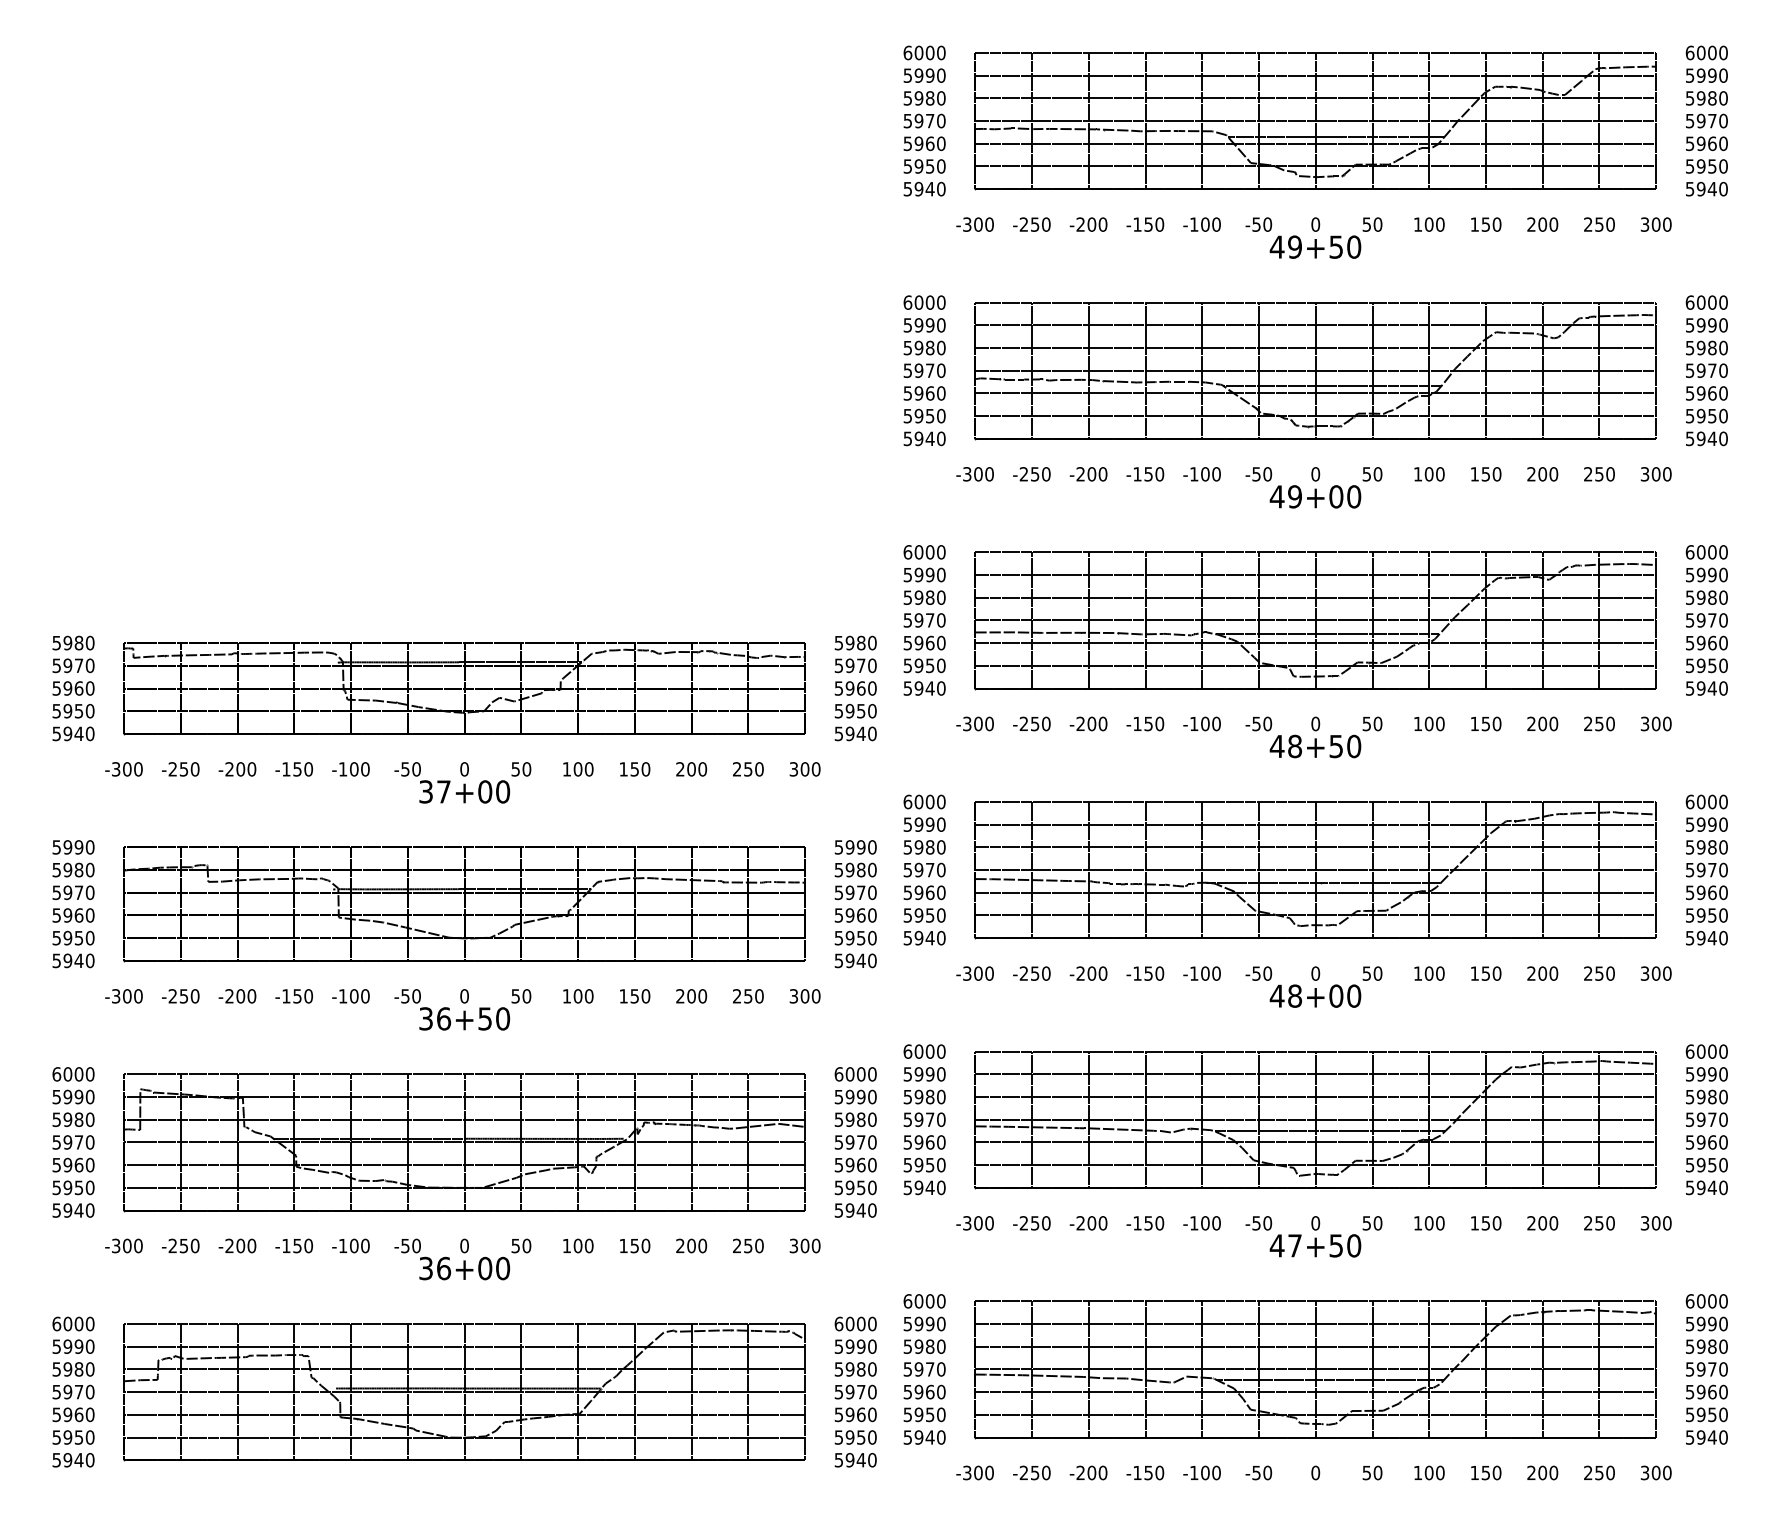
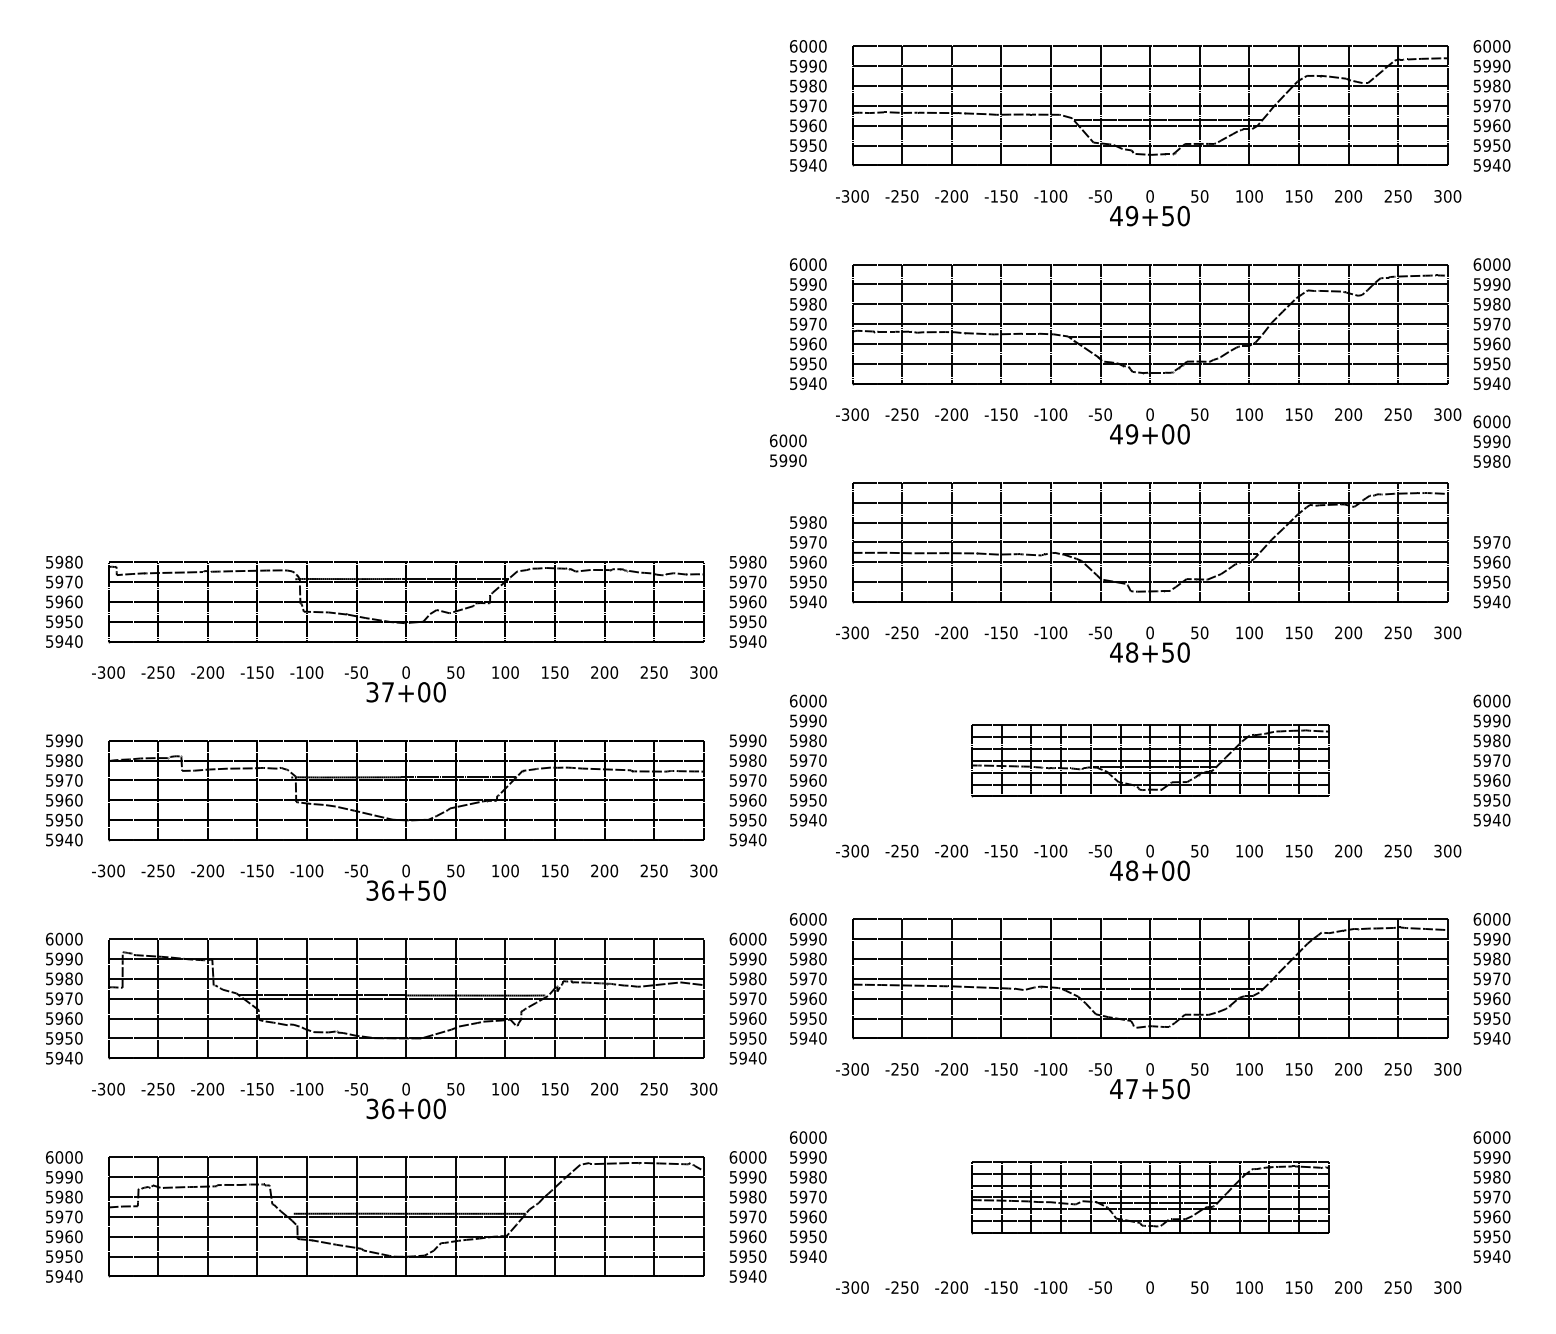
text: (924, 563) -> (788, 450), moved
text: (1706, 574) -> (1491, 441), moved
part: (1316, 869) -> (1150, 760), size x0.6
part: (1316, 1369) -> (1150, 1197), size x0.6

